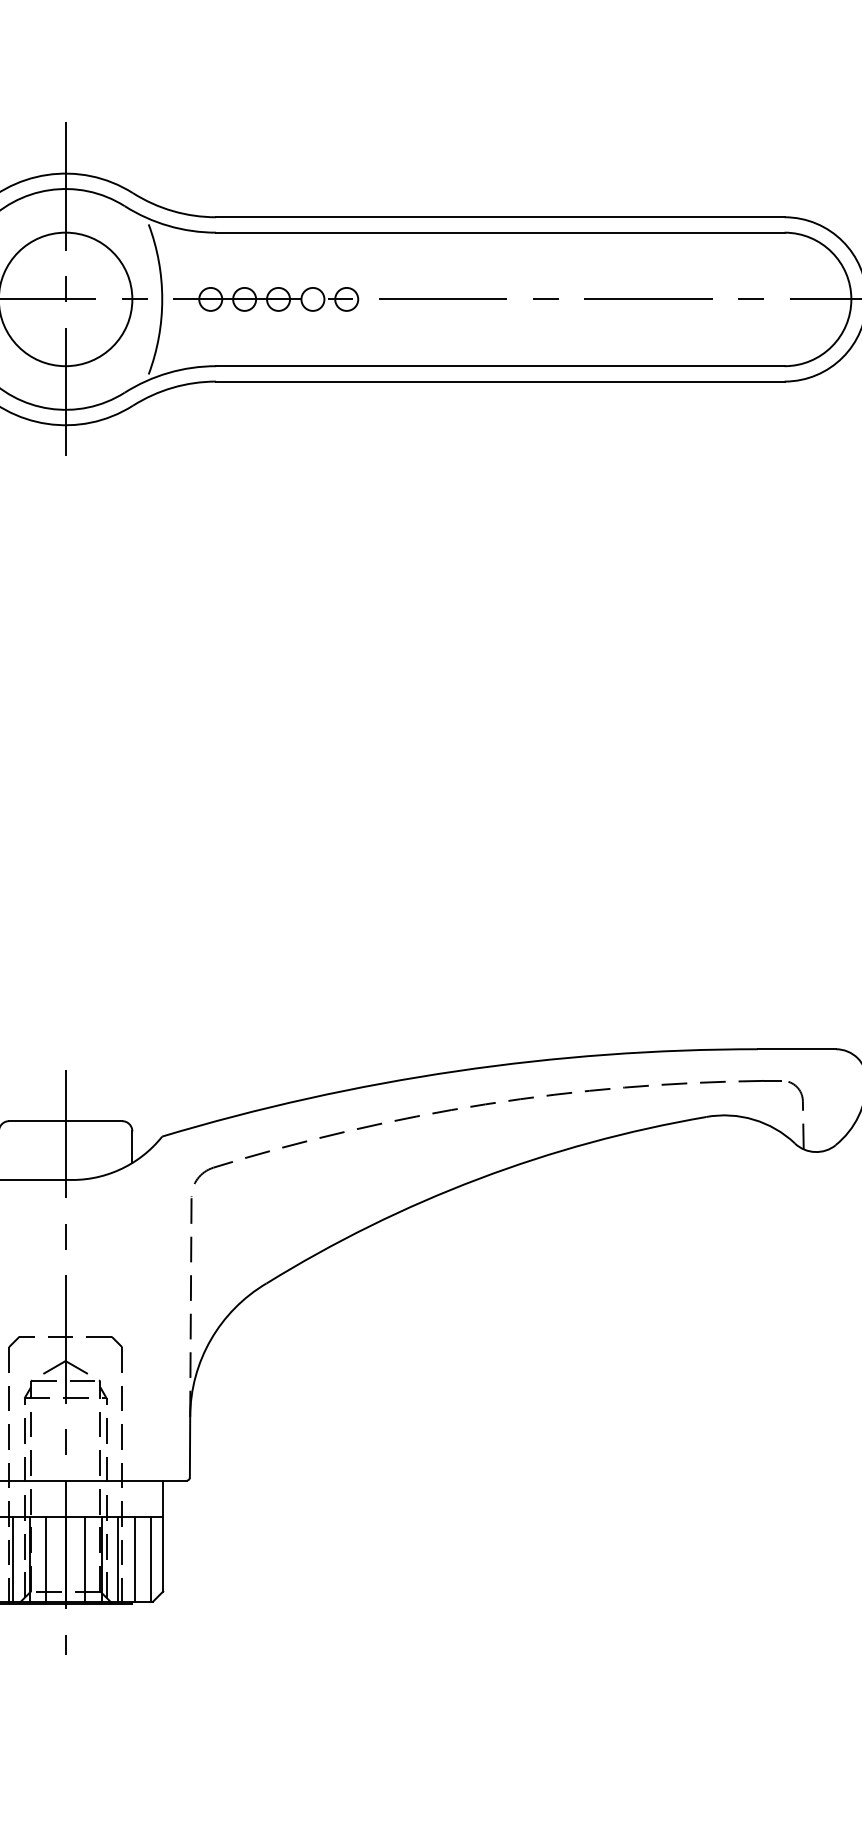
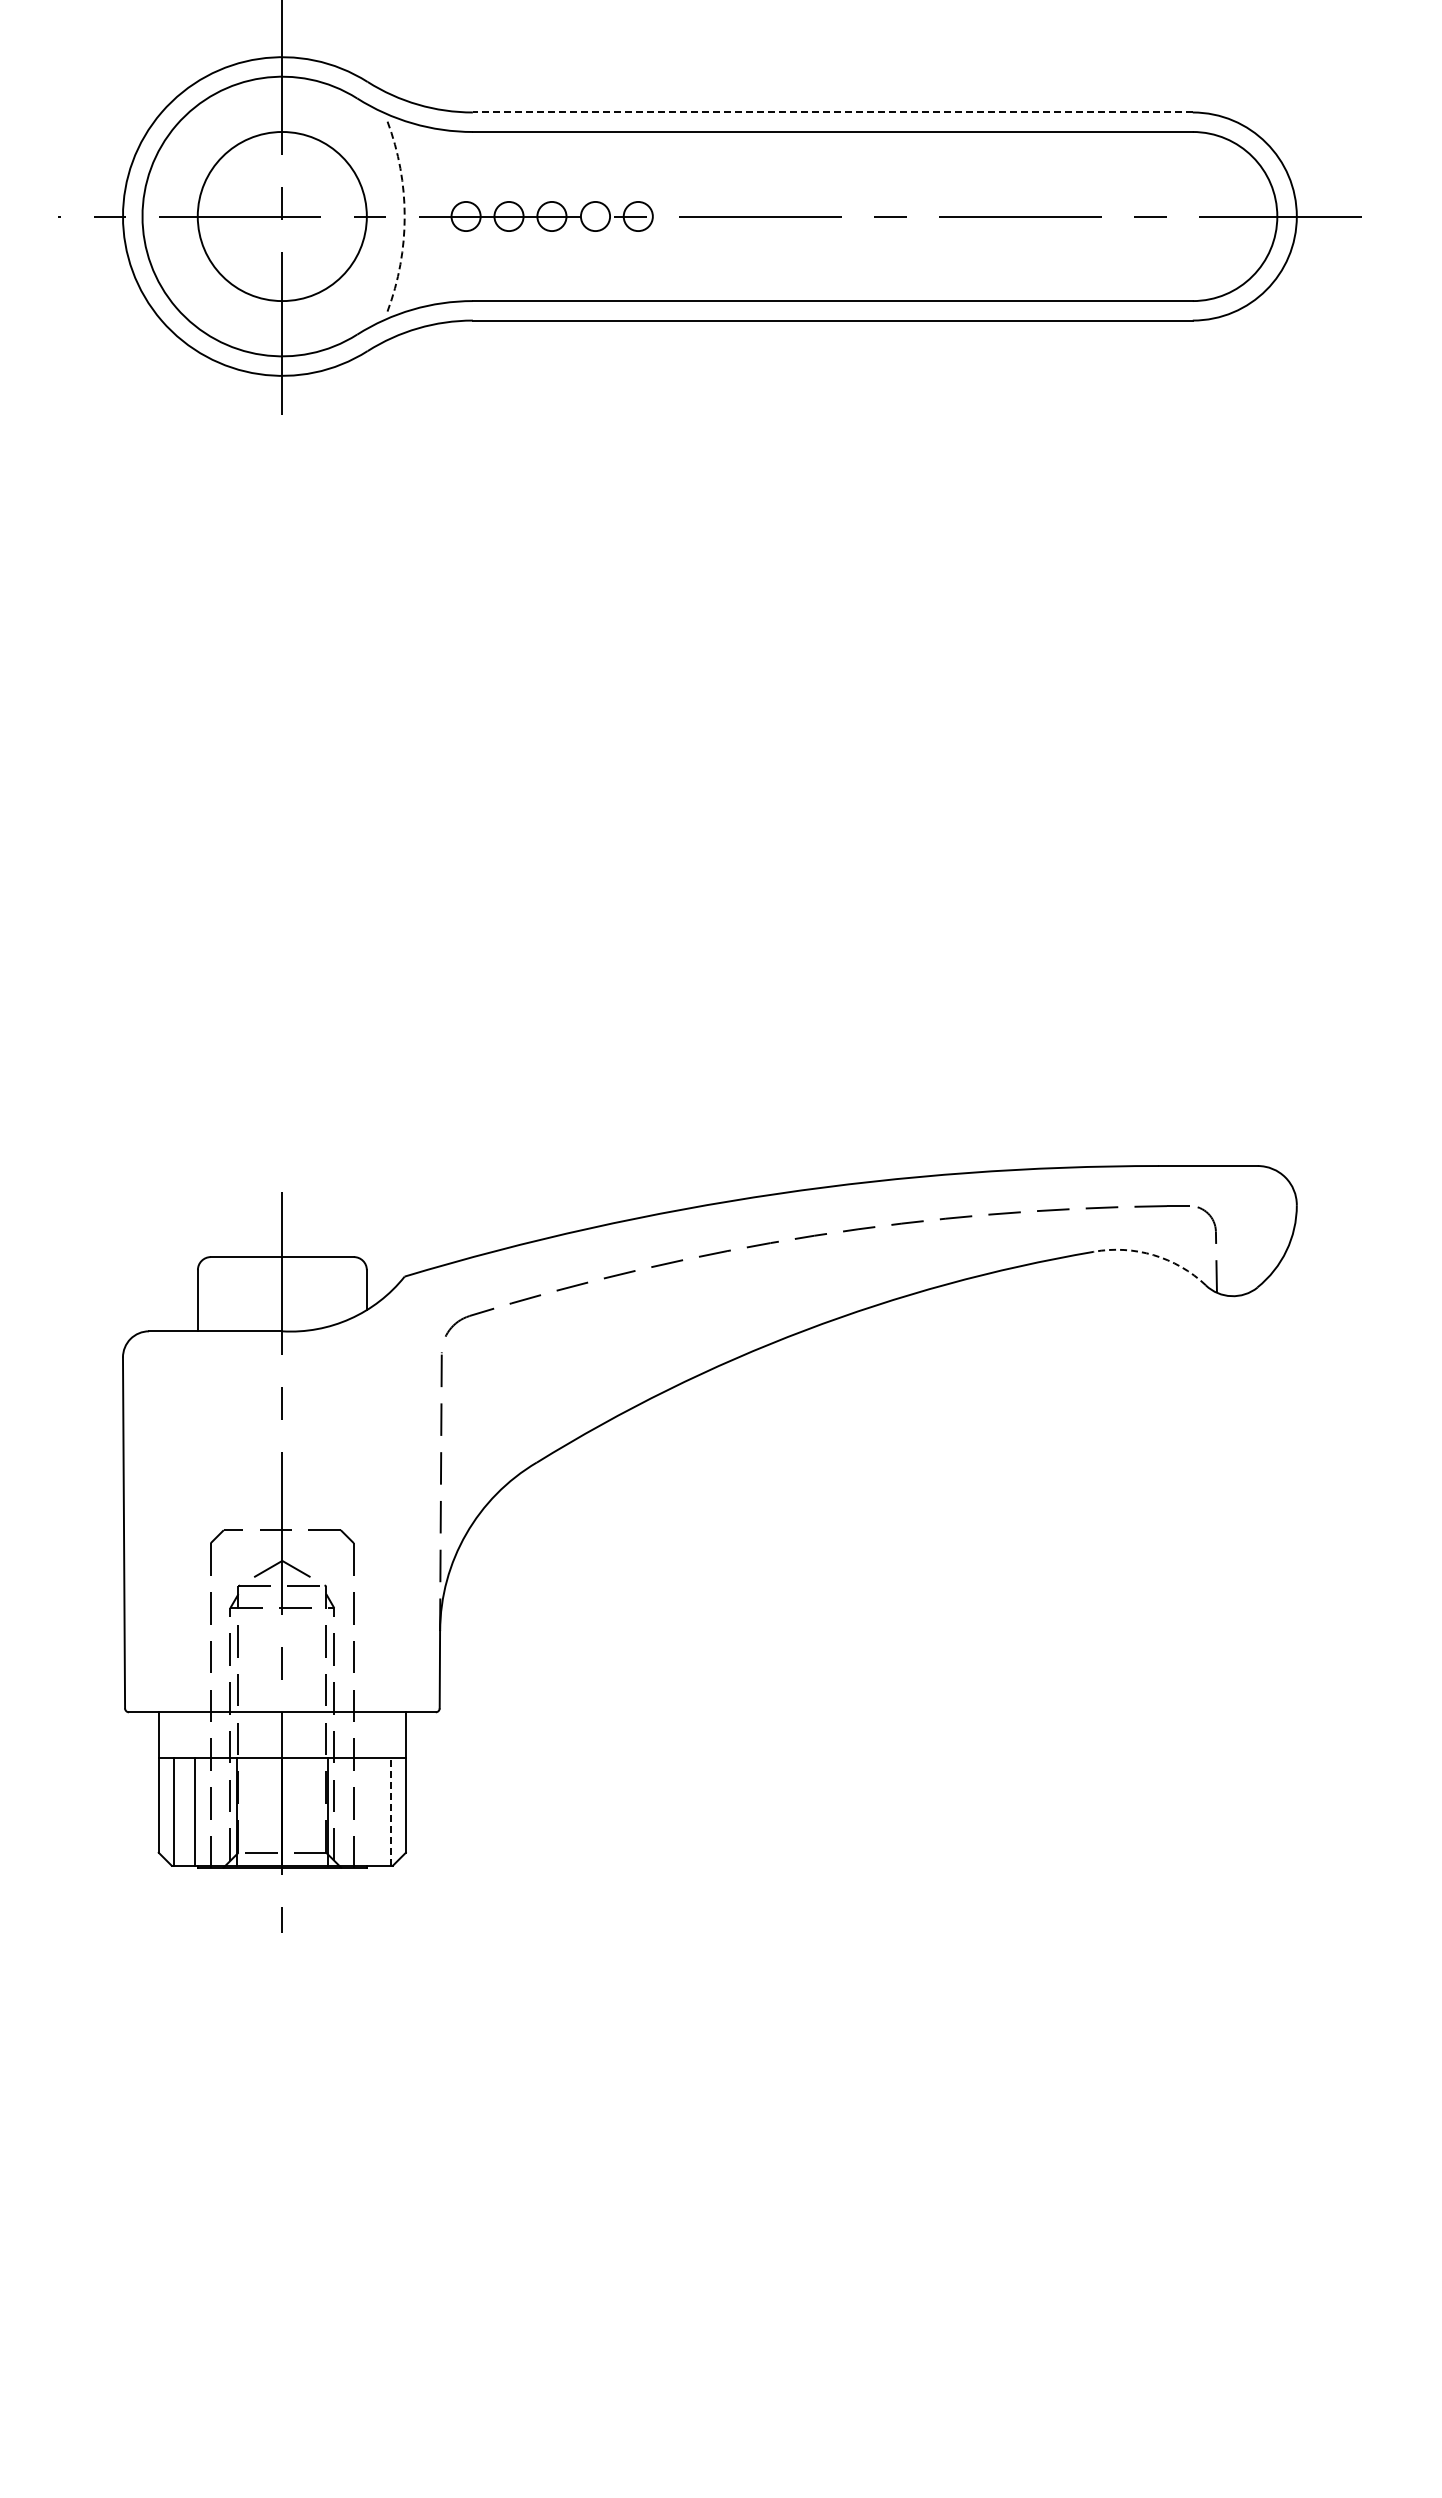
line: (500, 217) -> (832, 112), solid -> dashed
arc: (162, 299) -> (404, 216), solid -> dashed
arc: (753, 1119) -> (1153, 1255), solid -> dashed
line: (12, 1558) -> (215, 1811), removed
line: (46, 1558) -> (258, 1811), removed
line: (84, 1558) -> (306, 1811), removed
line: (118, 1558) -> (349, 1811), removed
line: (134, 1558) -> (369, 1811), removed
line: (151, 1558) -> (390, 1811), solid -> dashed

